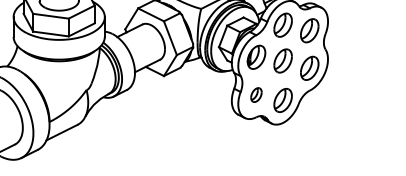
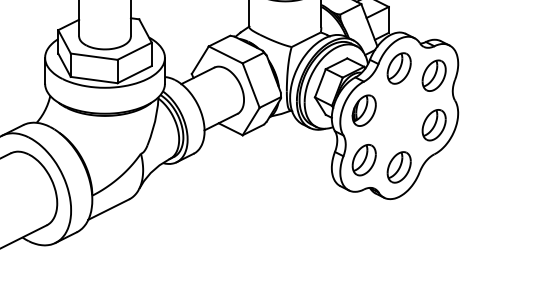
part: (282, 60) -> (398, 115), removed
part: (255, 95) -> (363, 160), size x1.67

